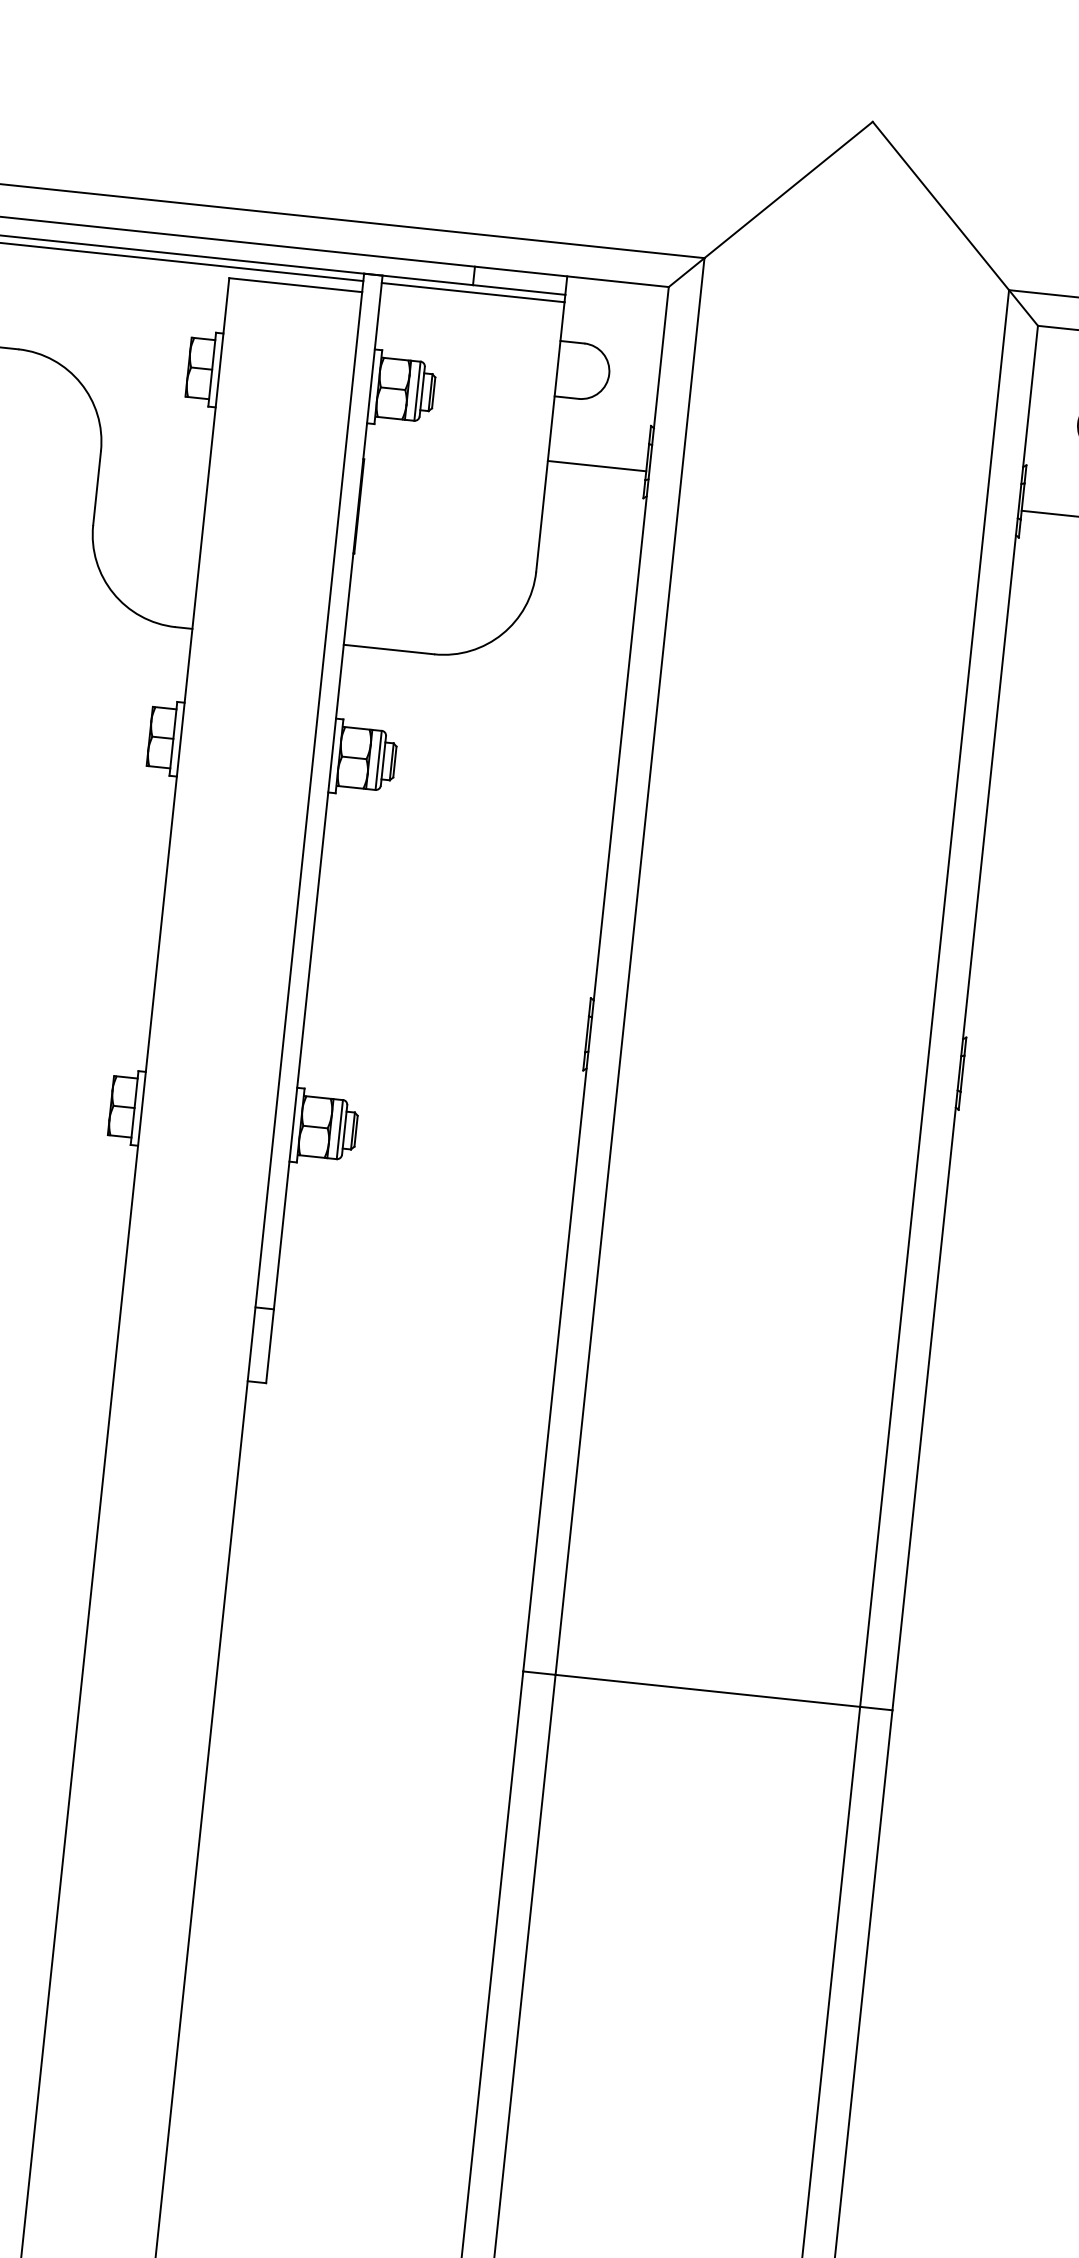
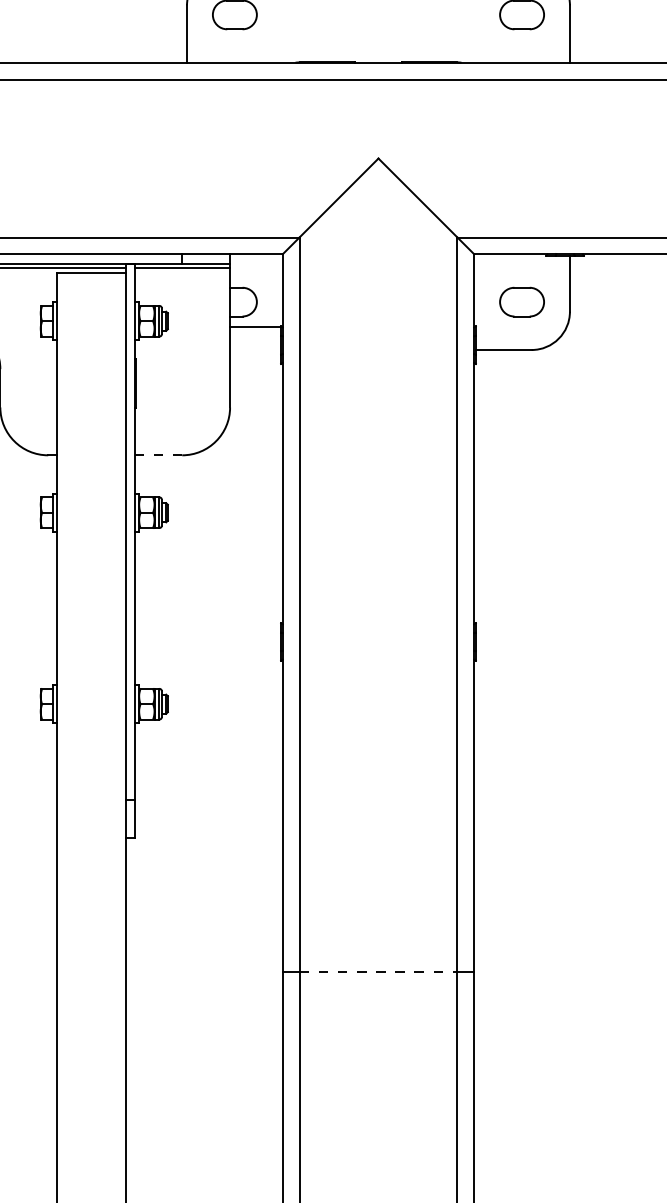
line: (596, 467) -> (255, 327), moved
line: (388, 649) -> (158, 455), solid -> dashed
line: (707, 1691) -> (378, 972), solid -> dashed

